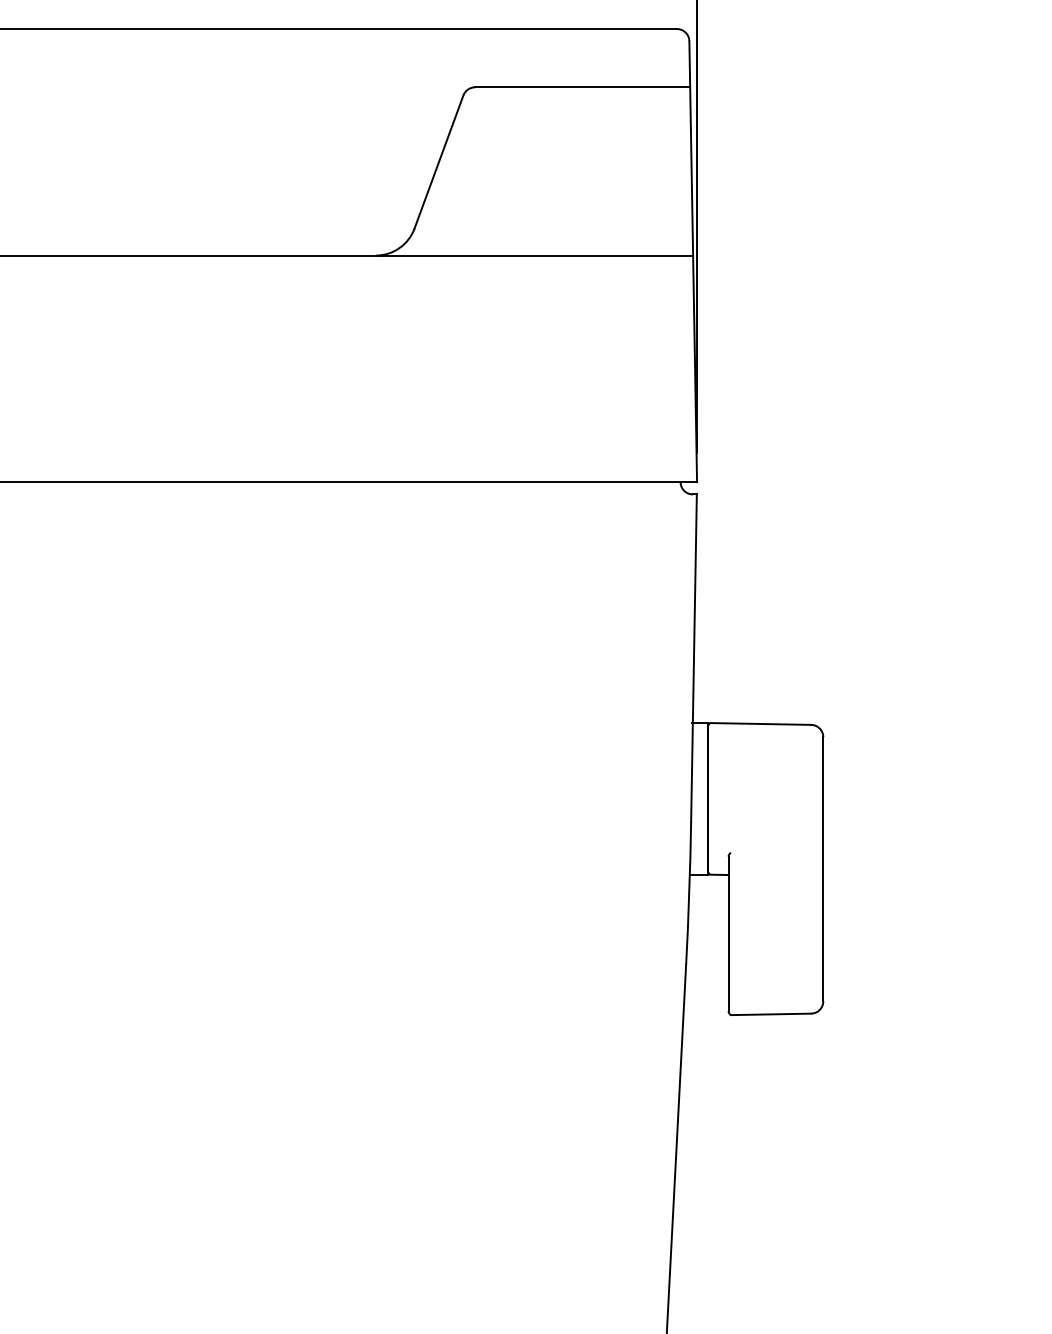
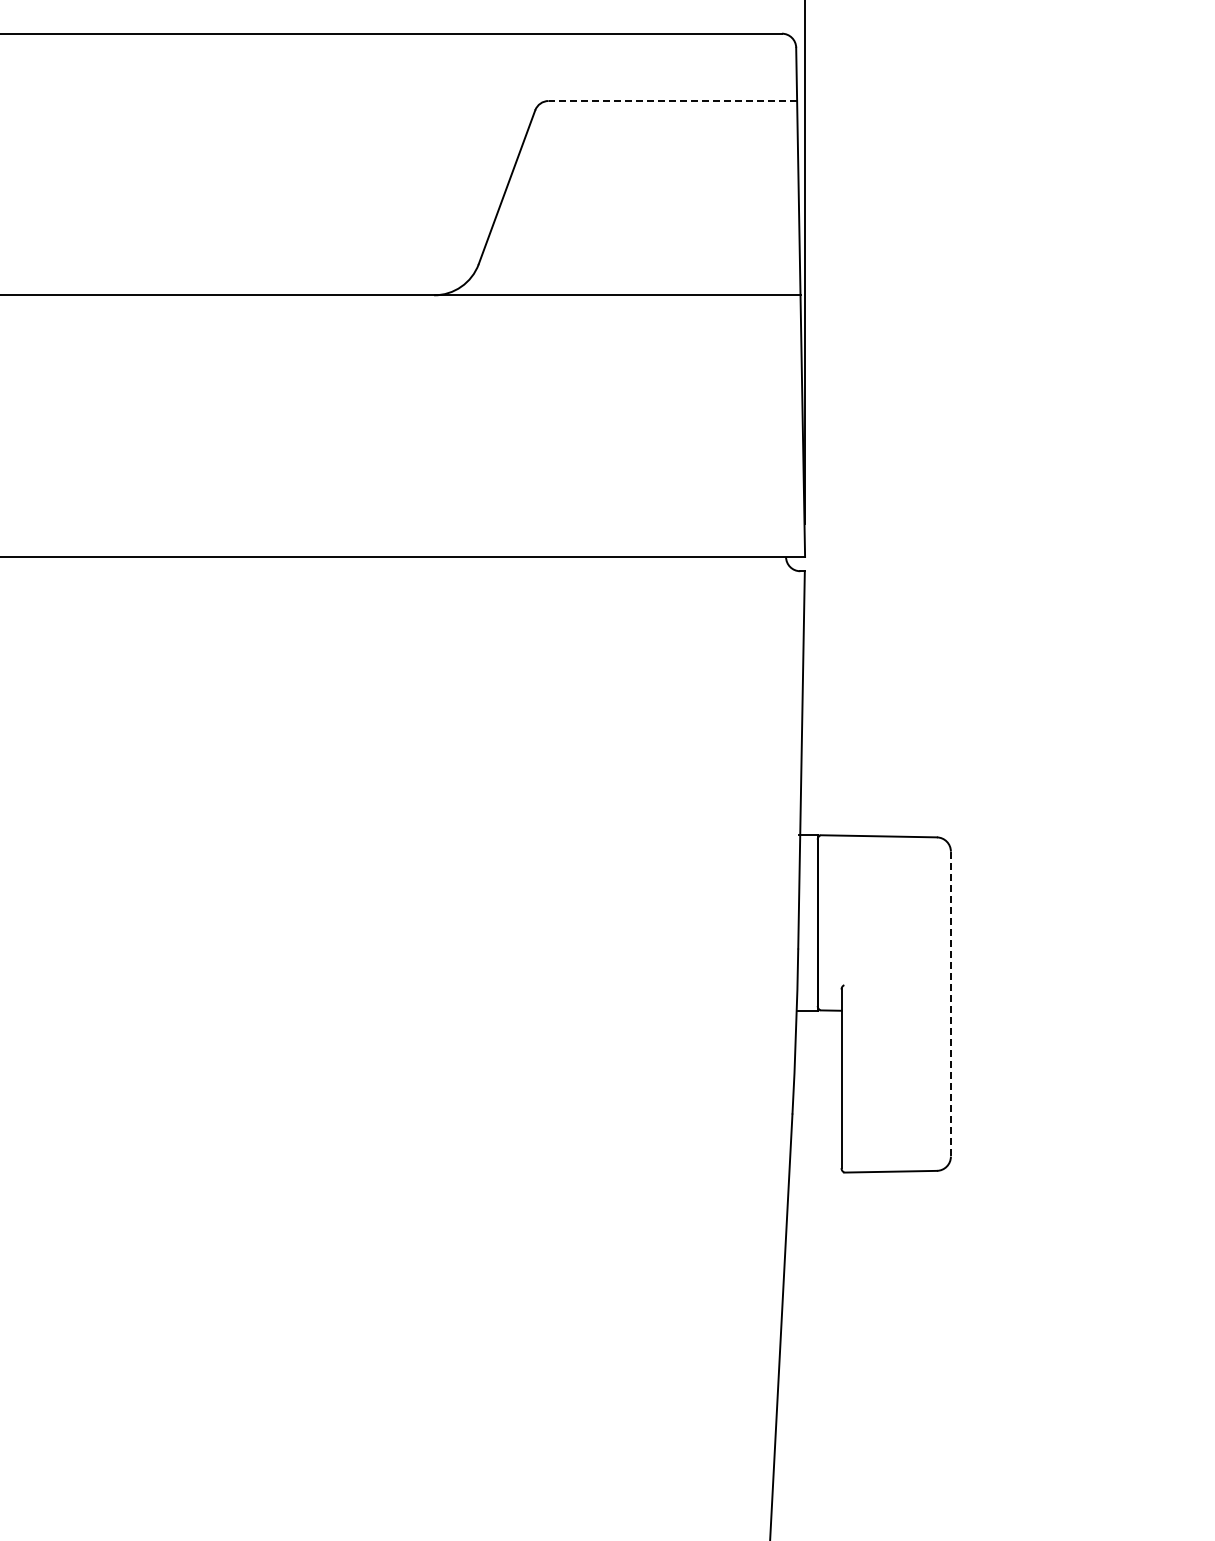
line: (582, 87) -> (672, 101), solid -> dashed
line: (822, 869) -> (950, 1004), solid -> dashed

